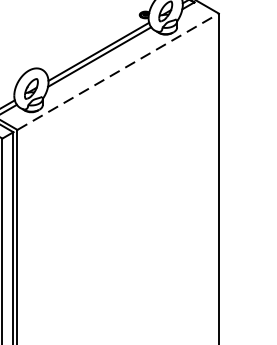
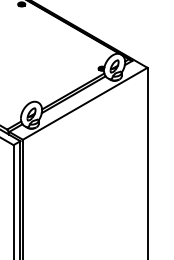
line: (118, 71) -> (85, 103), dashed -> solid

